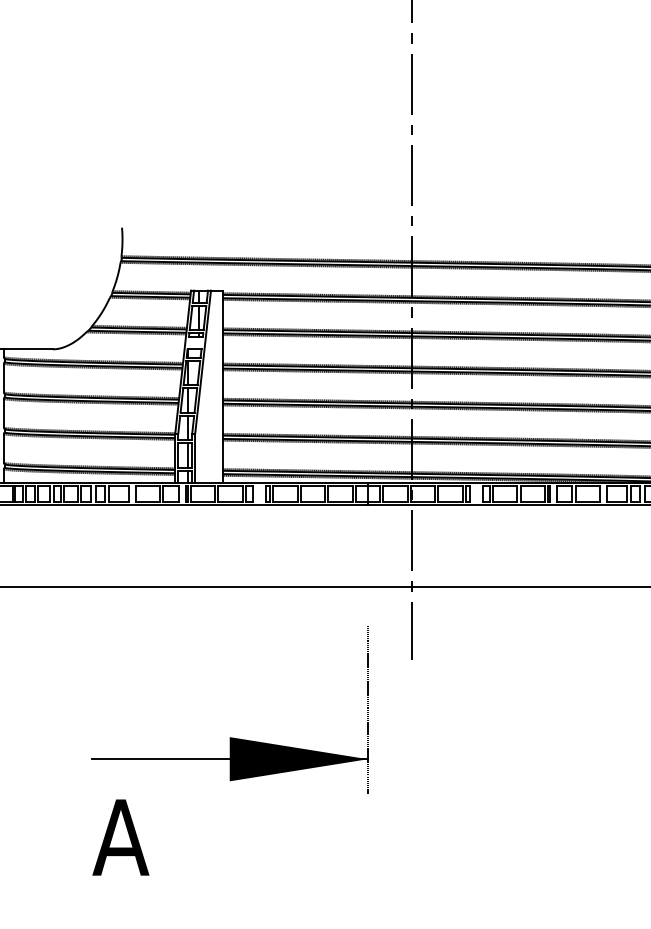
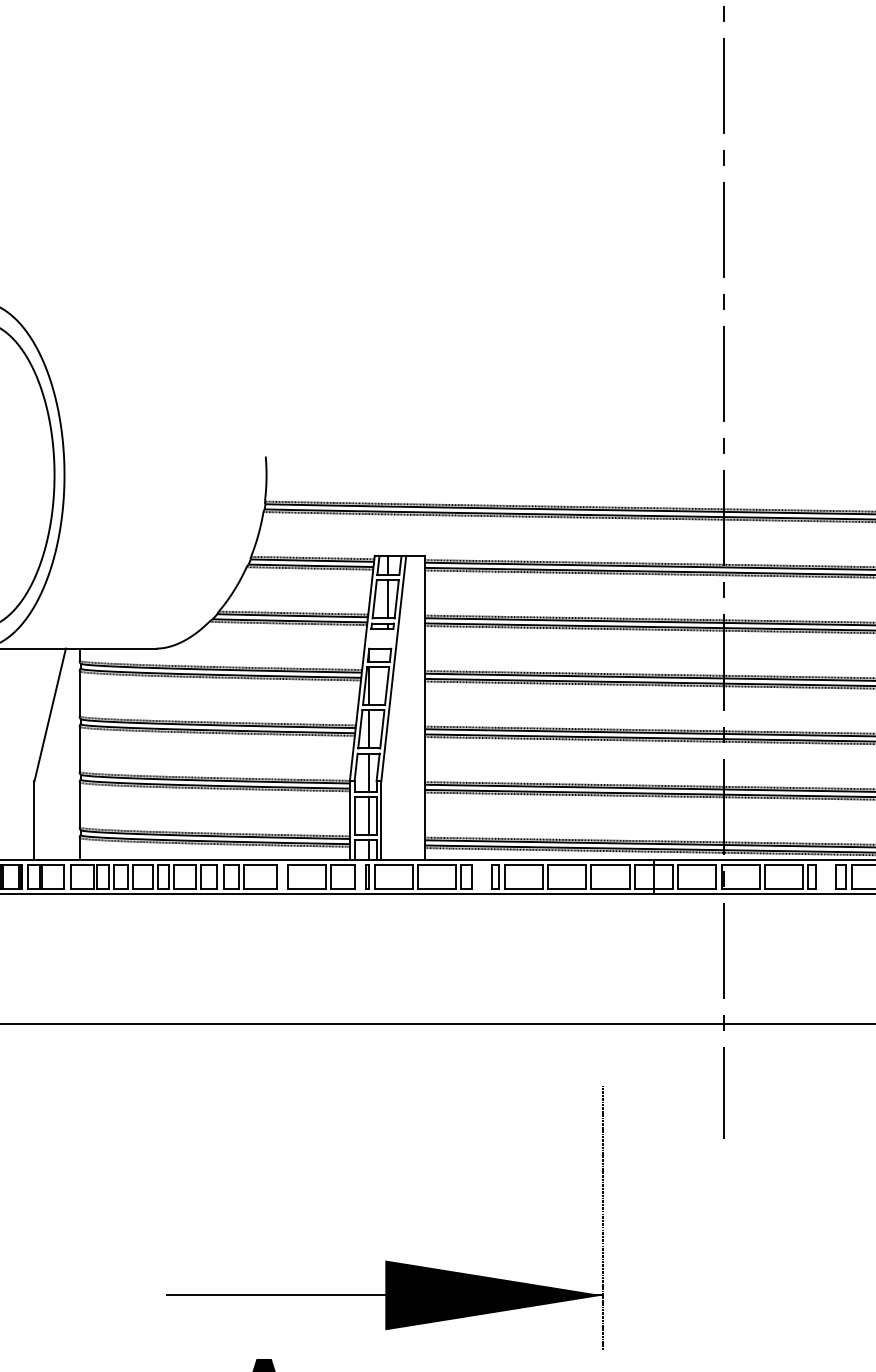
part: (229, 737) -> (384, 1261), moved

